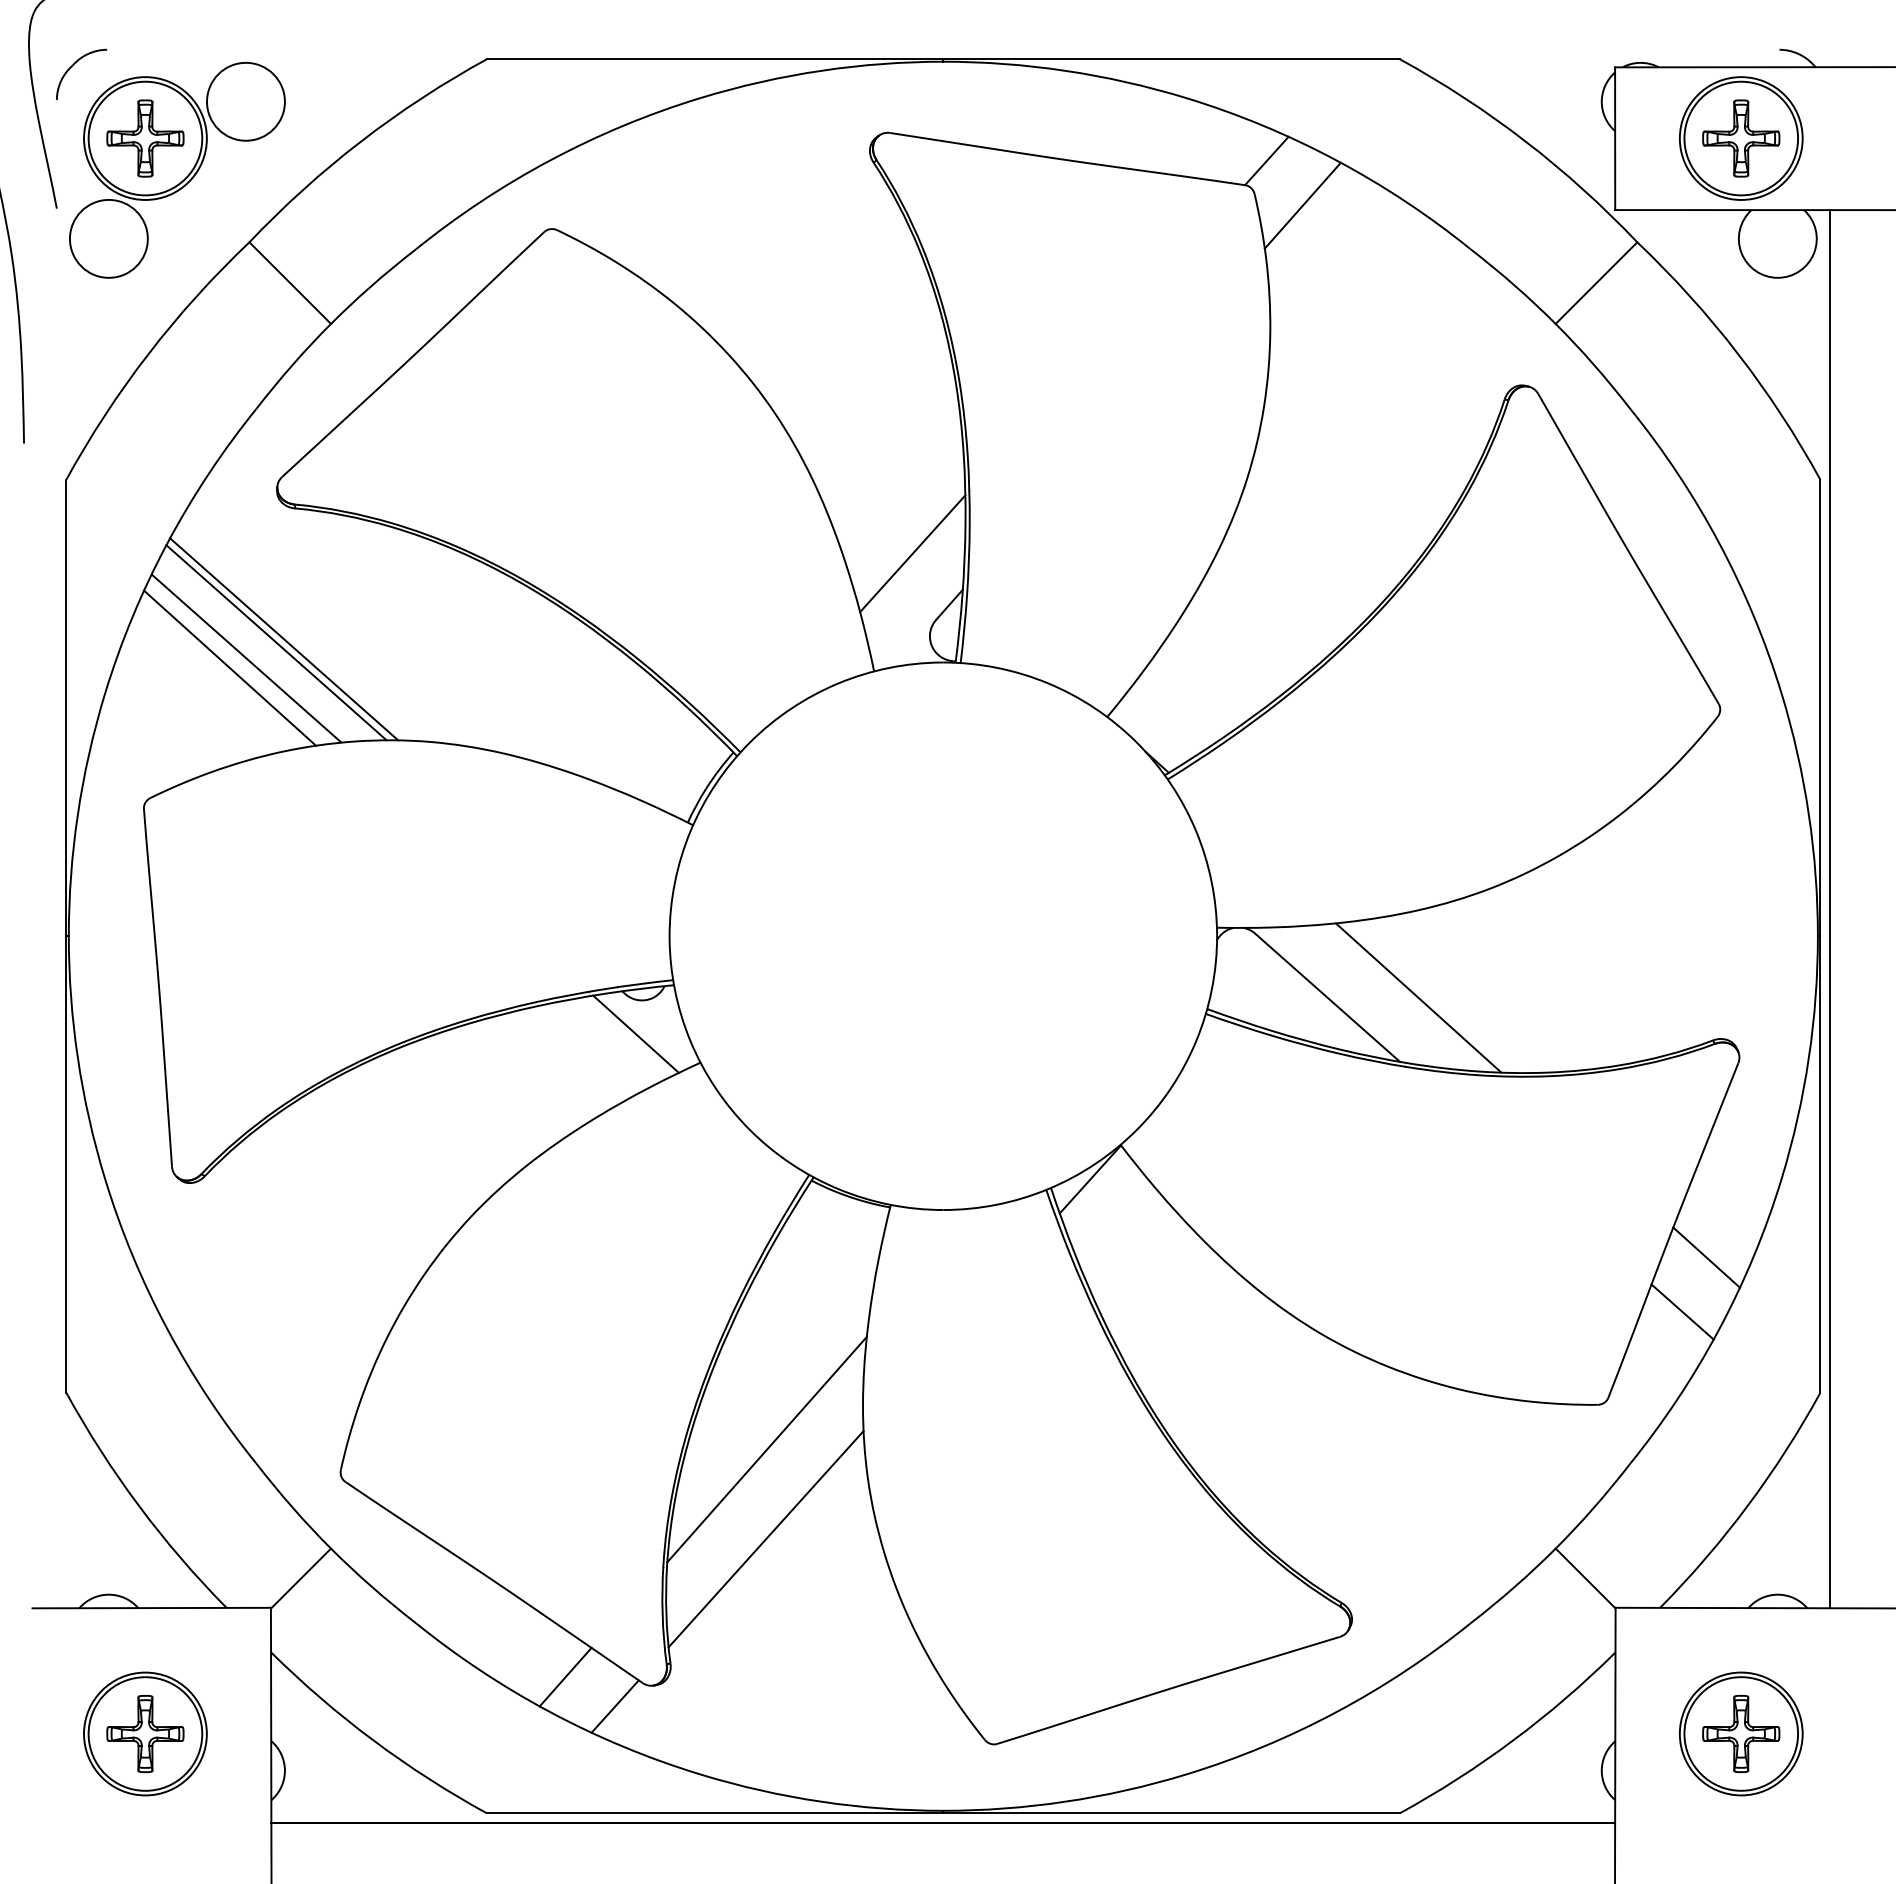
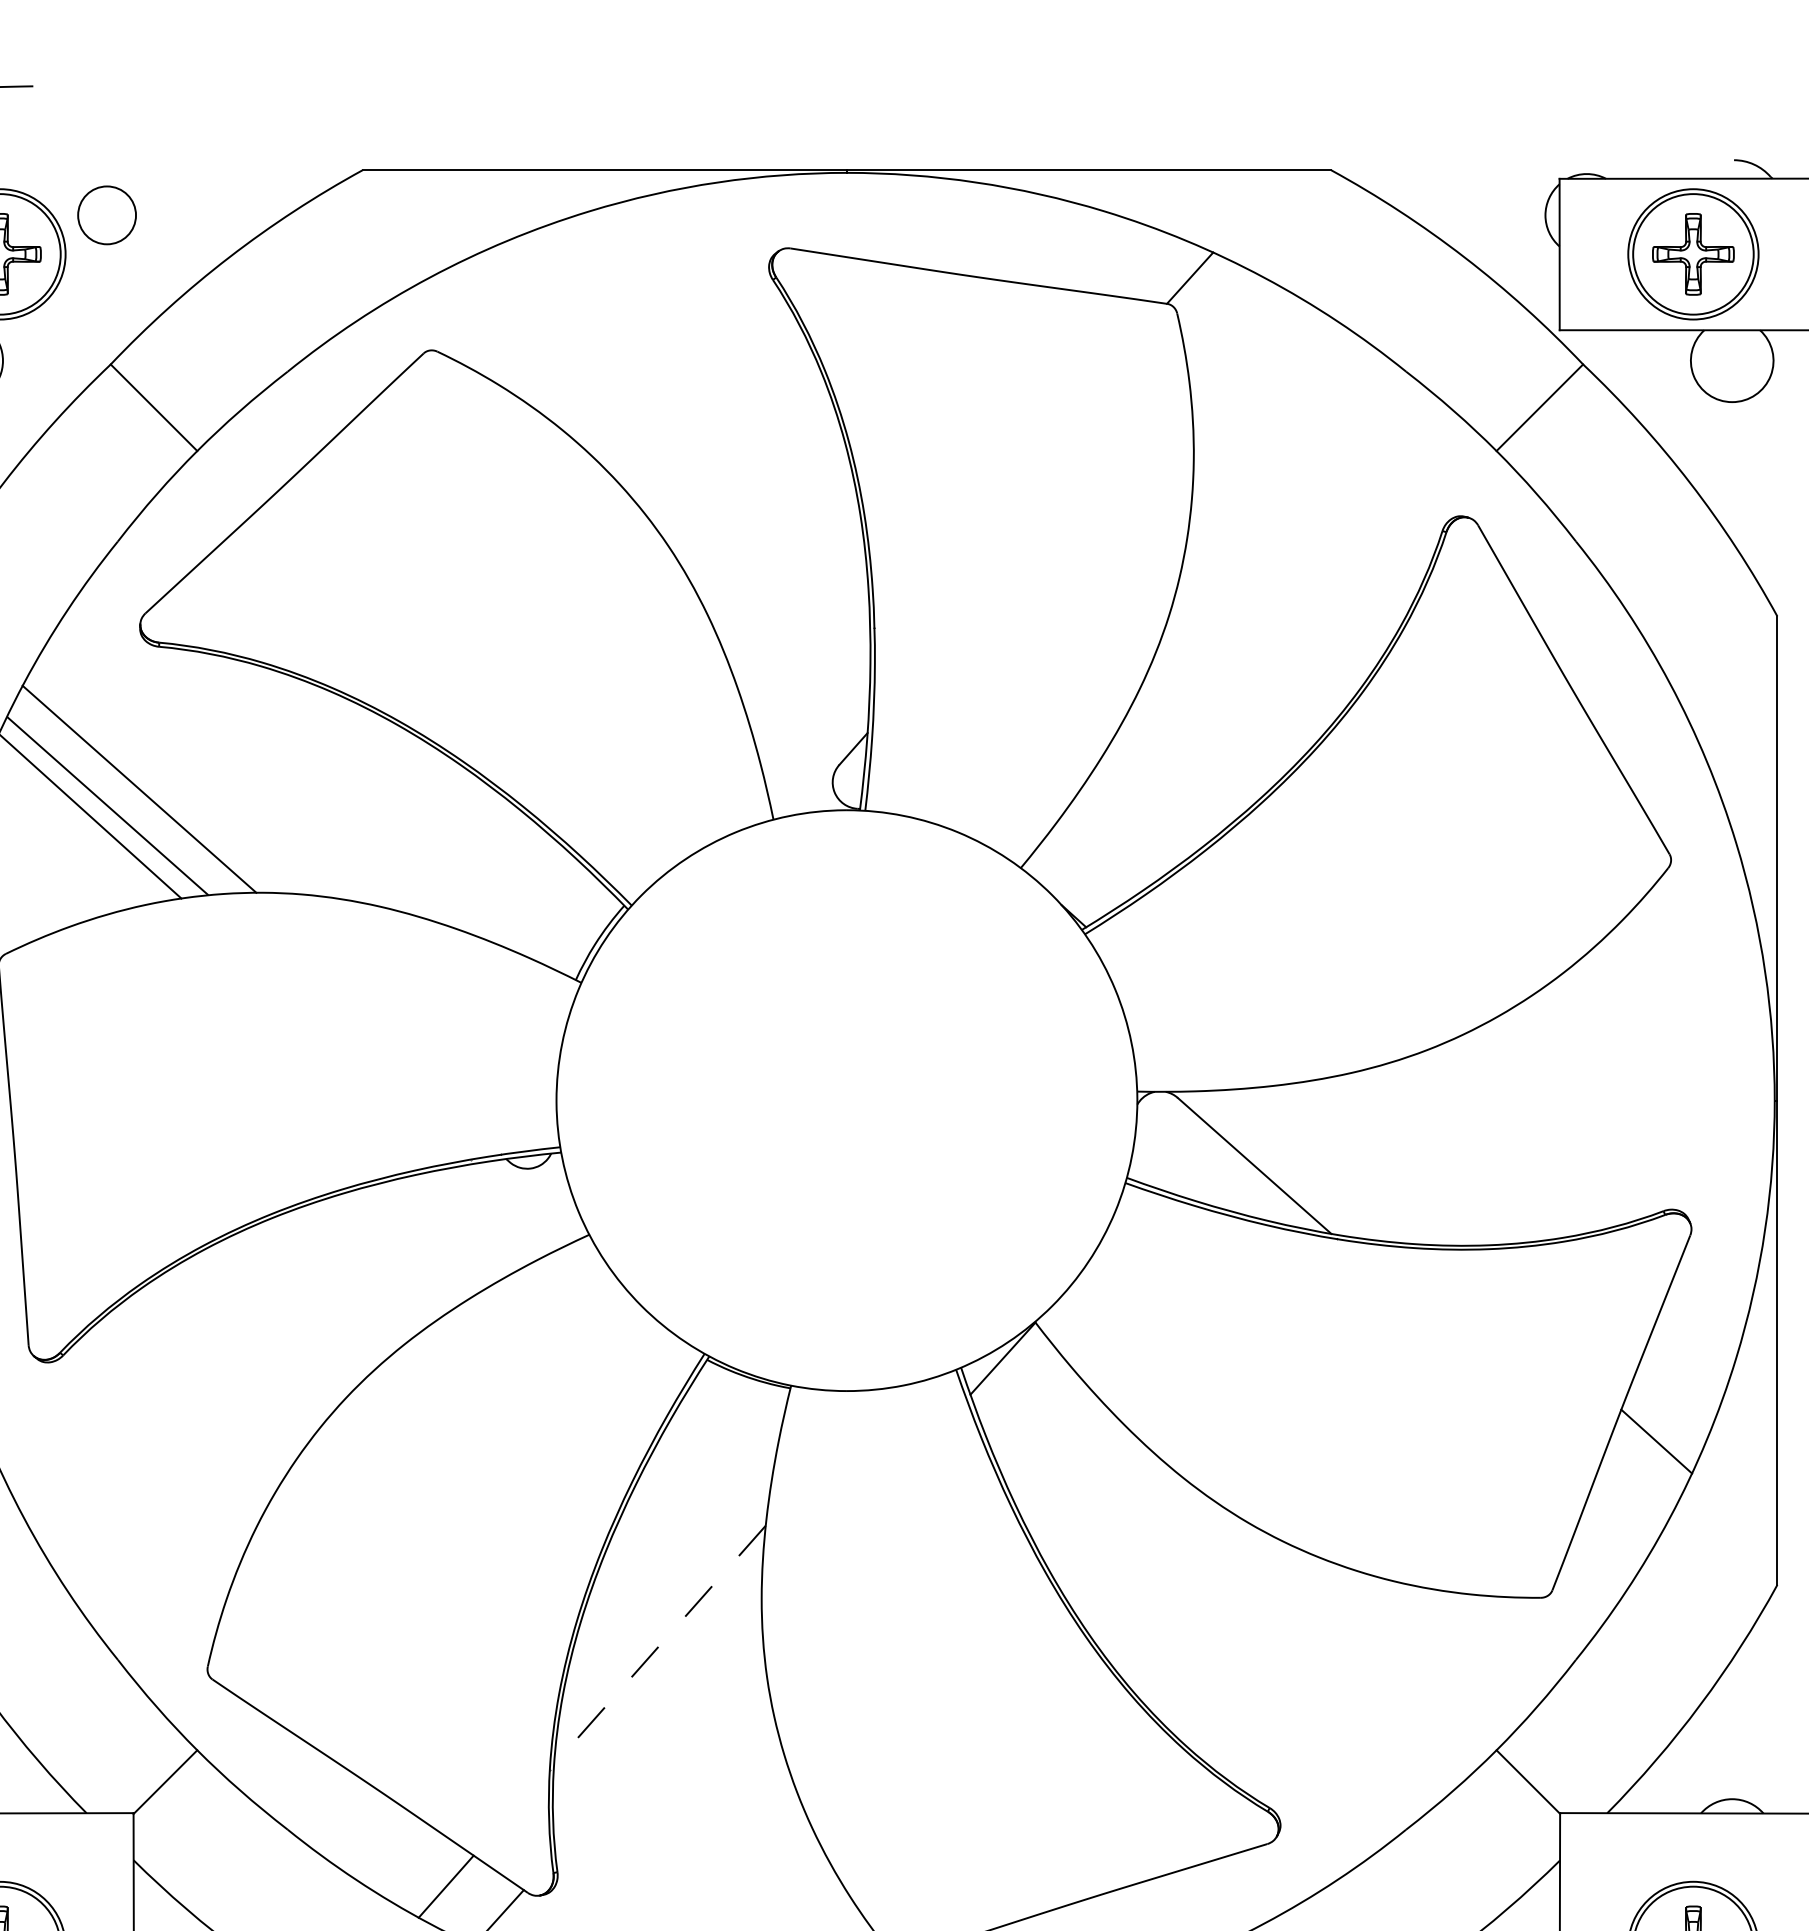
circle: (245, 101) -> (106, 215), size x0.7
line: (1302, 205) -> (1227, 325), removed
line: (912, 553) -> (814, 694), removed
line: (284, 639) -> (147, 785), removed
line: (1829, 909) -> (1787, 1072), removed
line: (1418, 997) -> (1351, 1165), removed
line: (635, 1033) -> (520, 1203), removed
line: (1682, 1311) -> (1631, 1498), removed
line: (767, 1449) -> (660, 1645), solid -> dashed
line: (765, 1539) -> (658, 1740), removed

